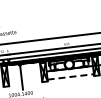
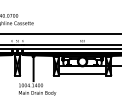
line: (71, 77) -> (83, 74), dashed -> solid

